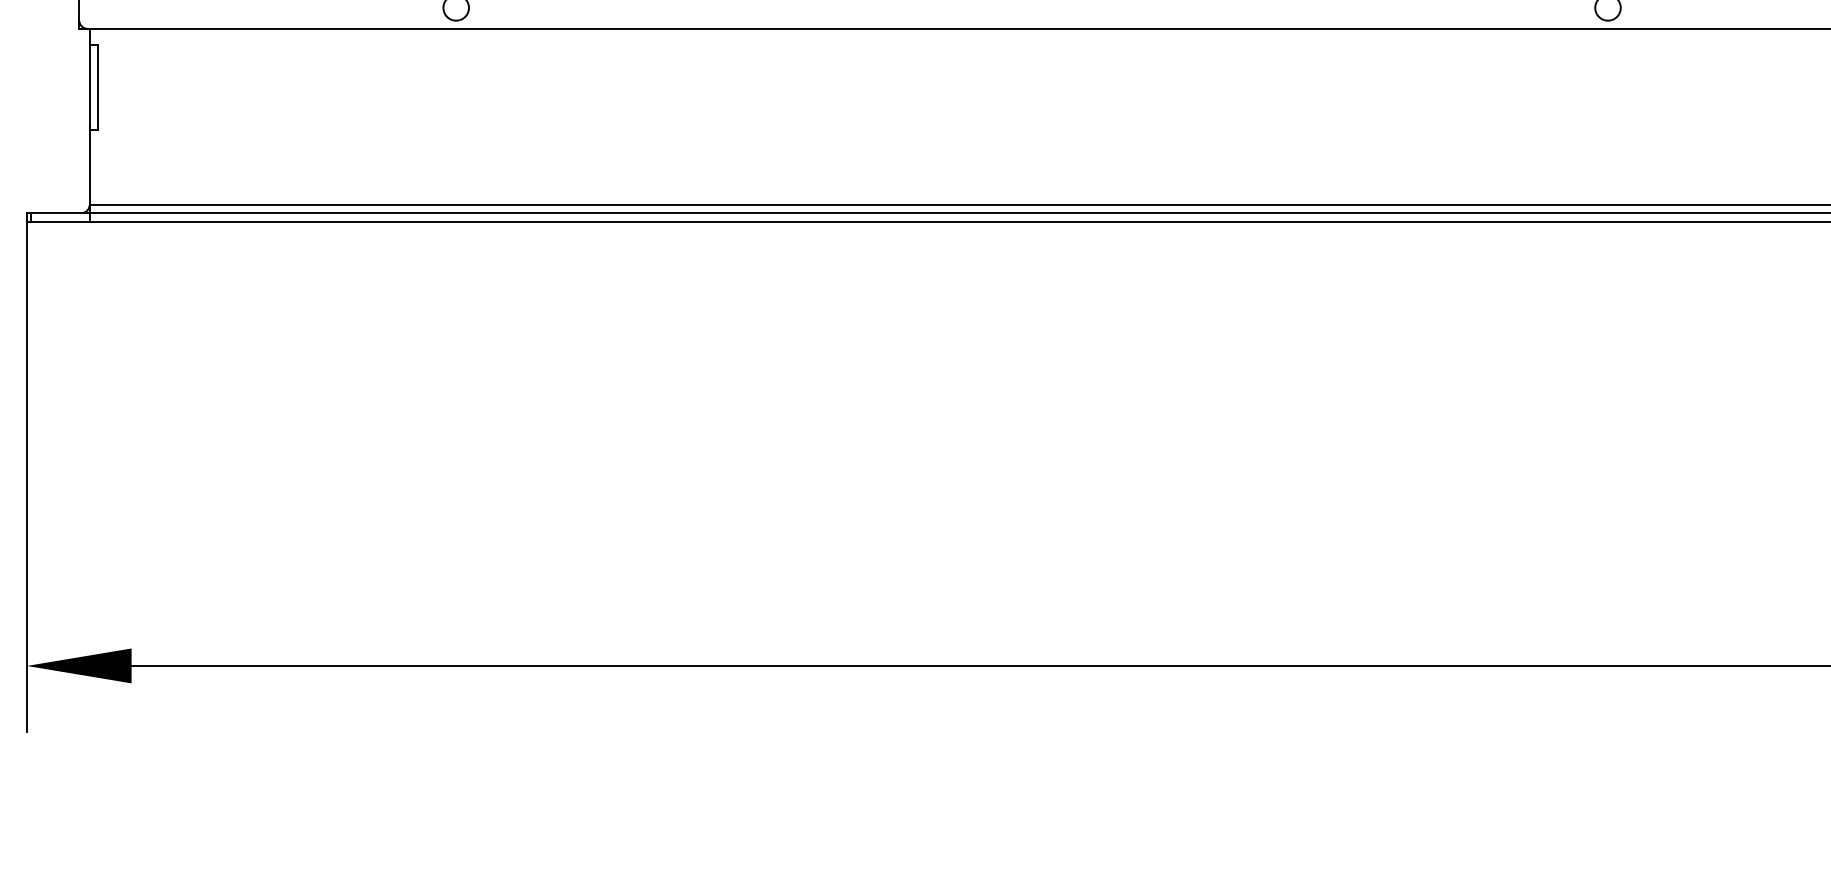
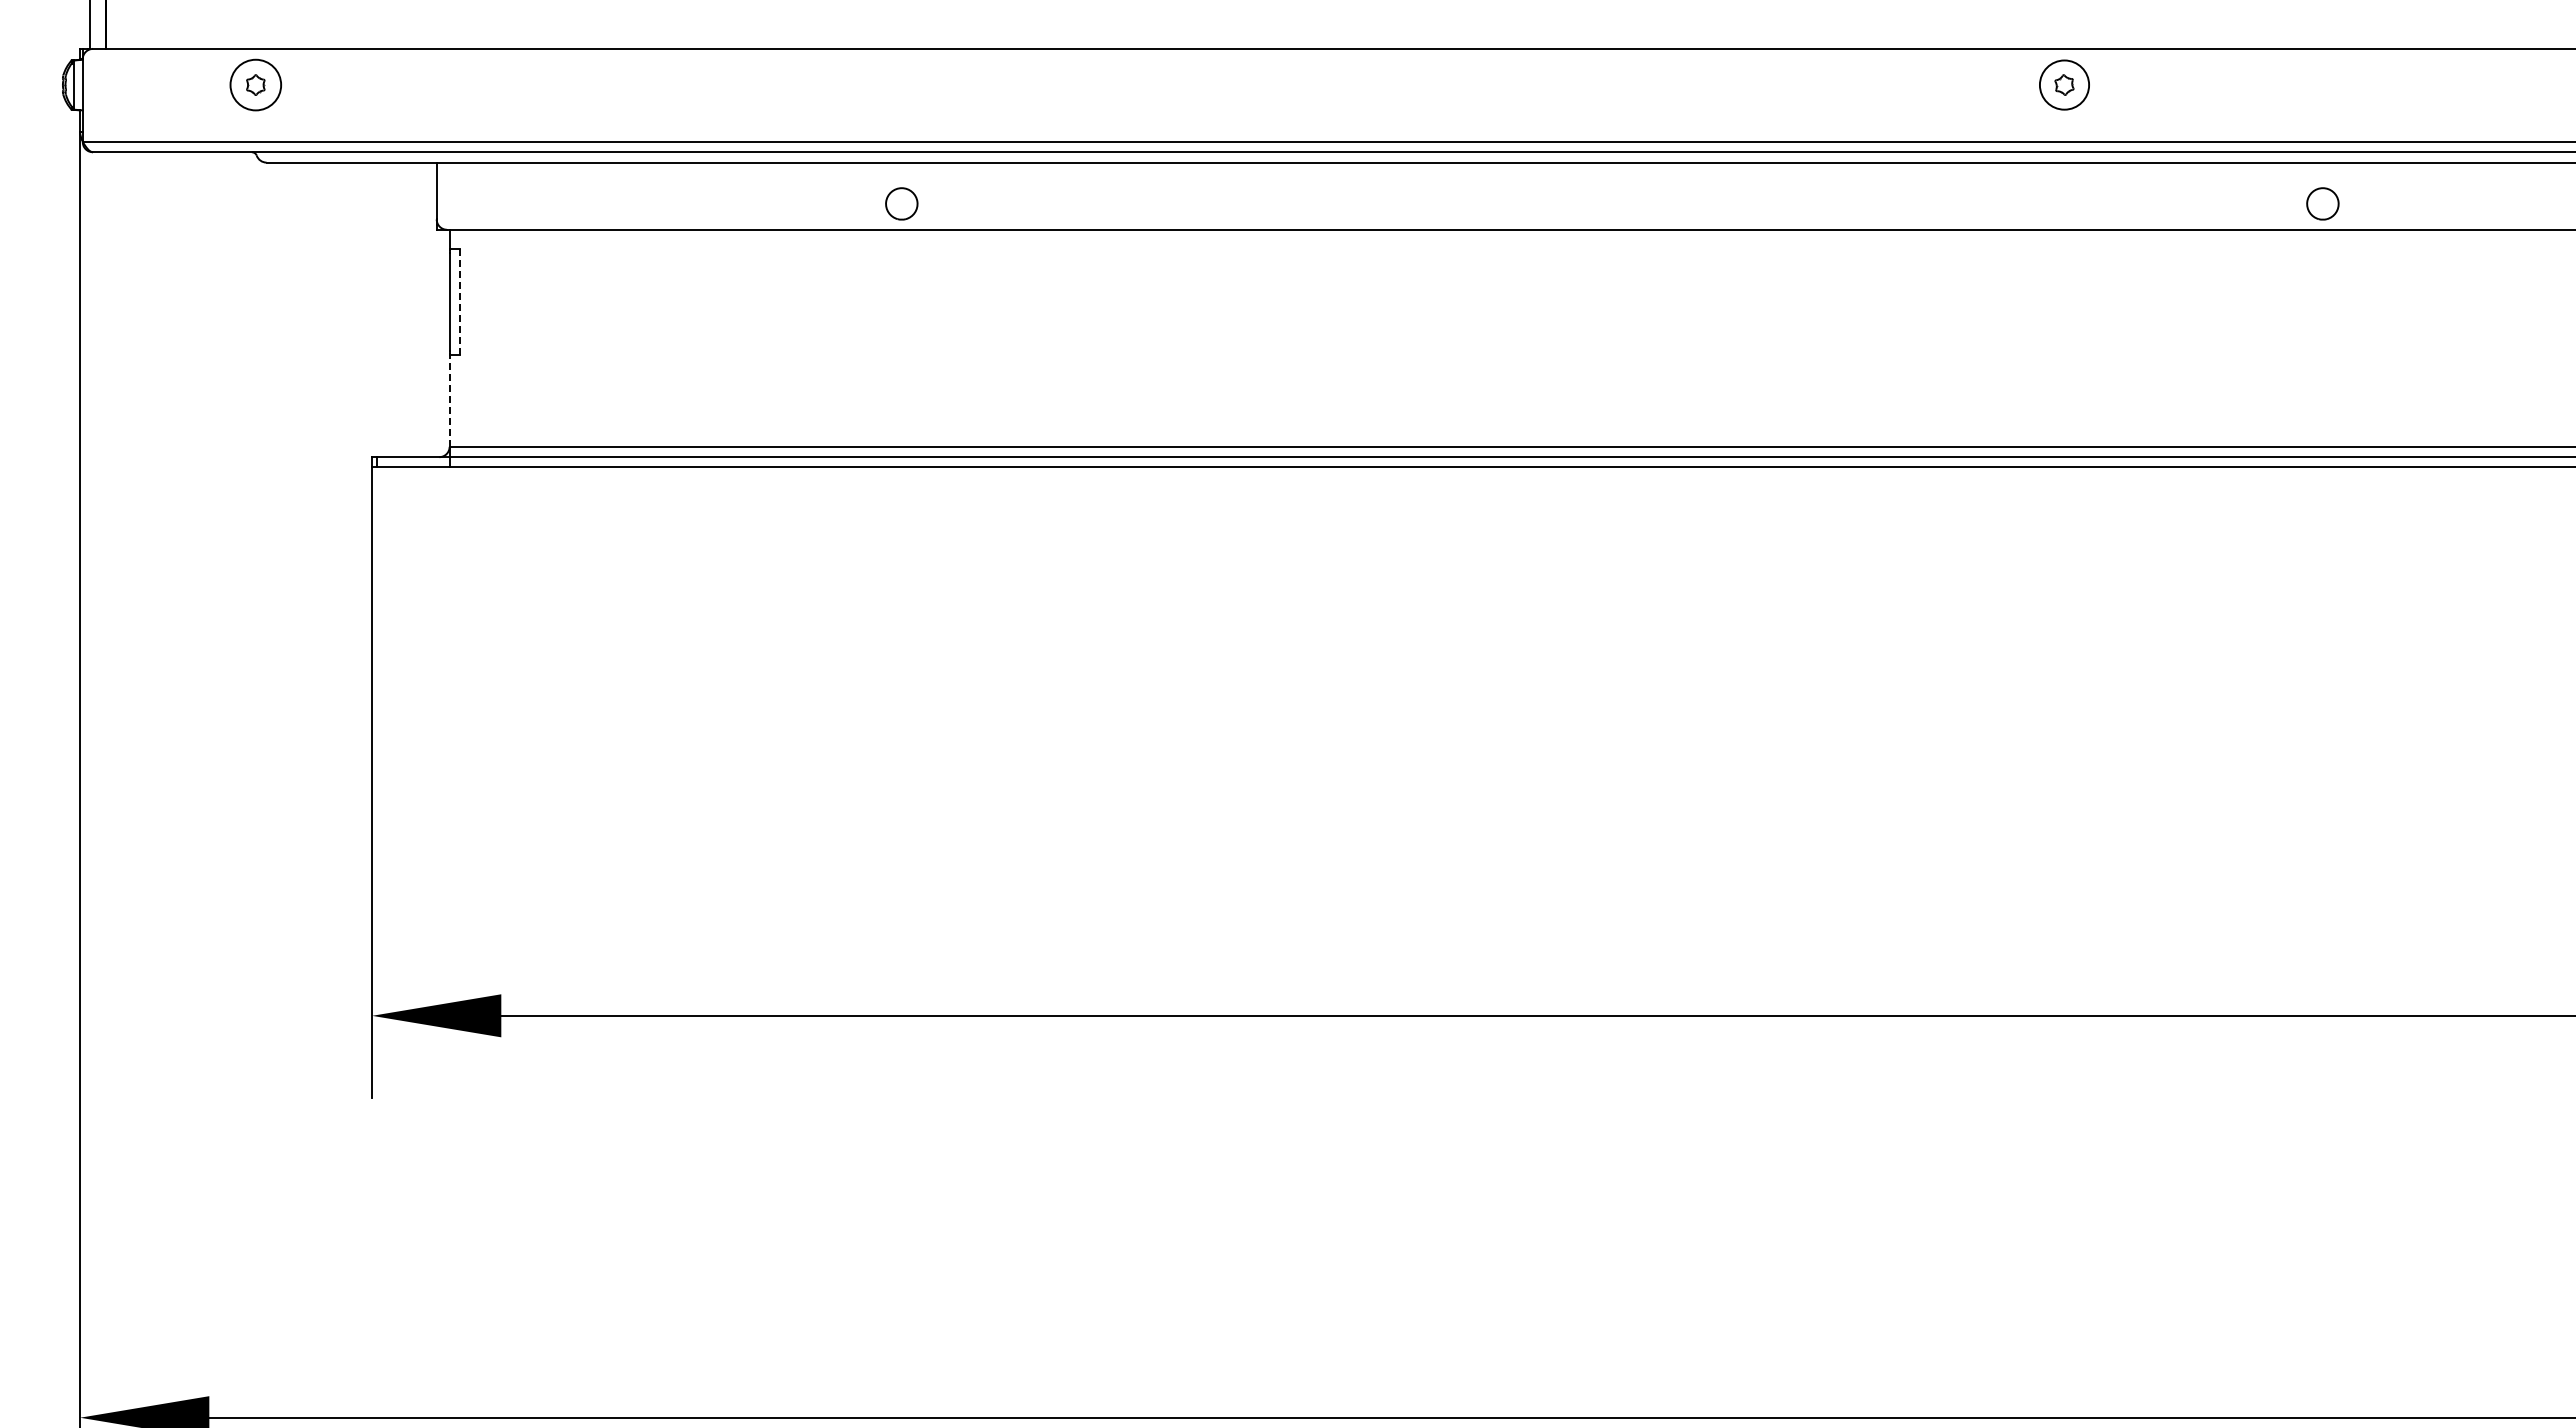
line: (97, 87) -> (459, 302), solid -> dashed
line: (89, 167) -> (449, 400), solid -> dashed

